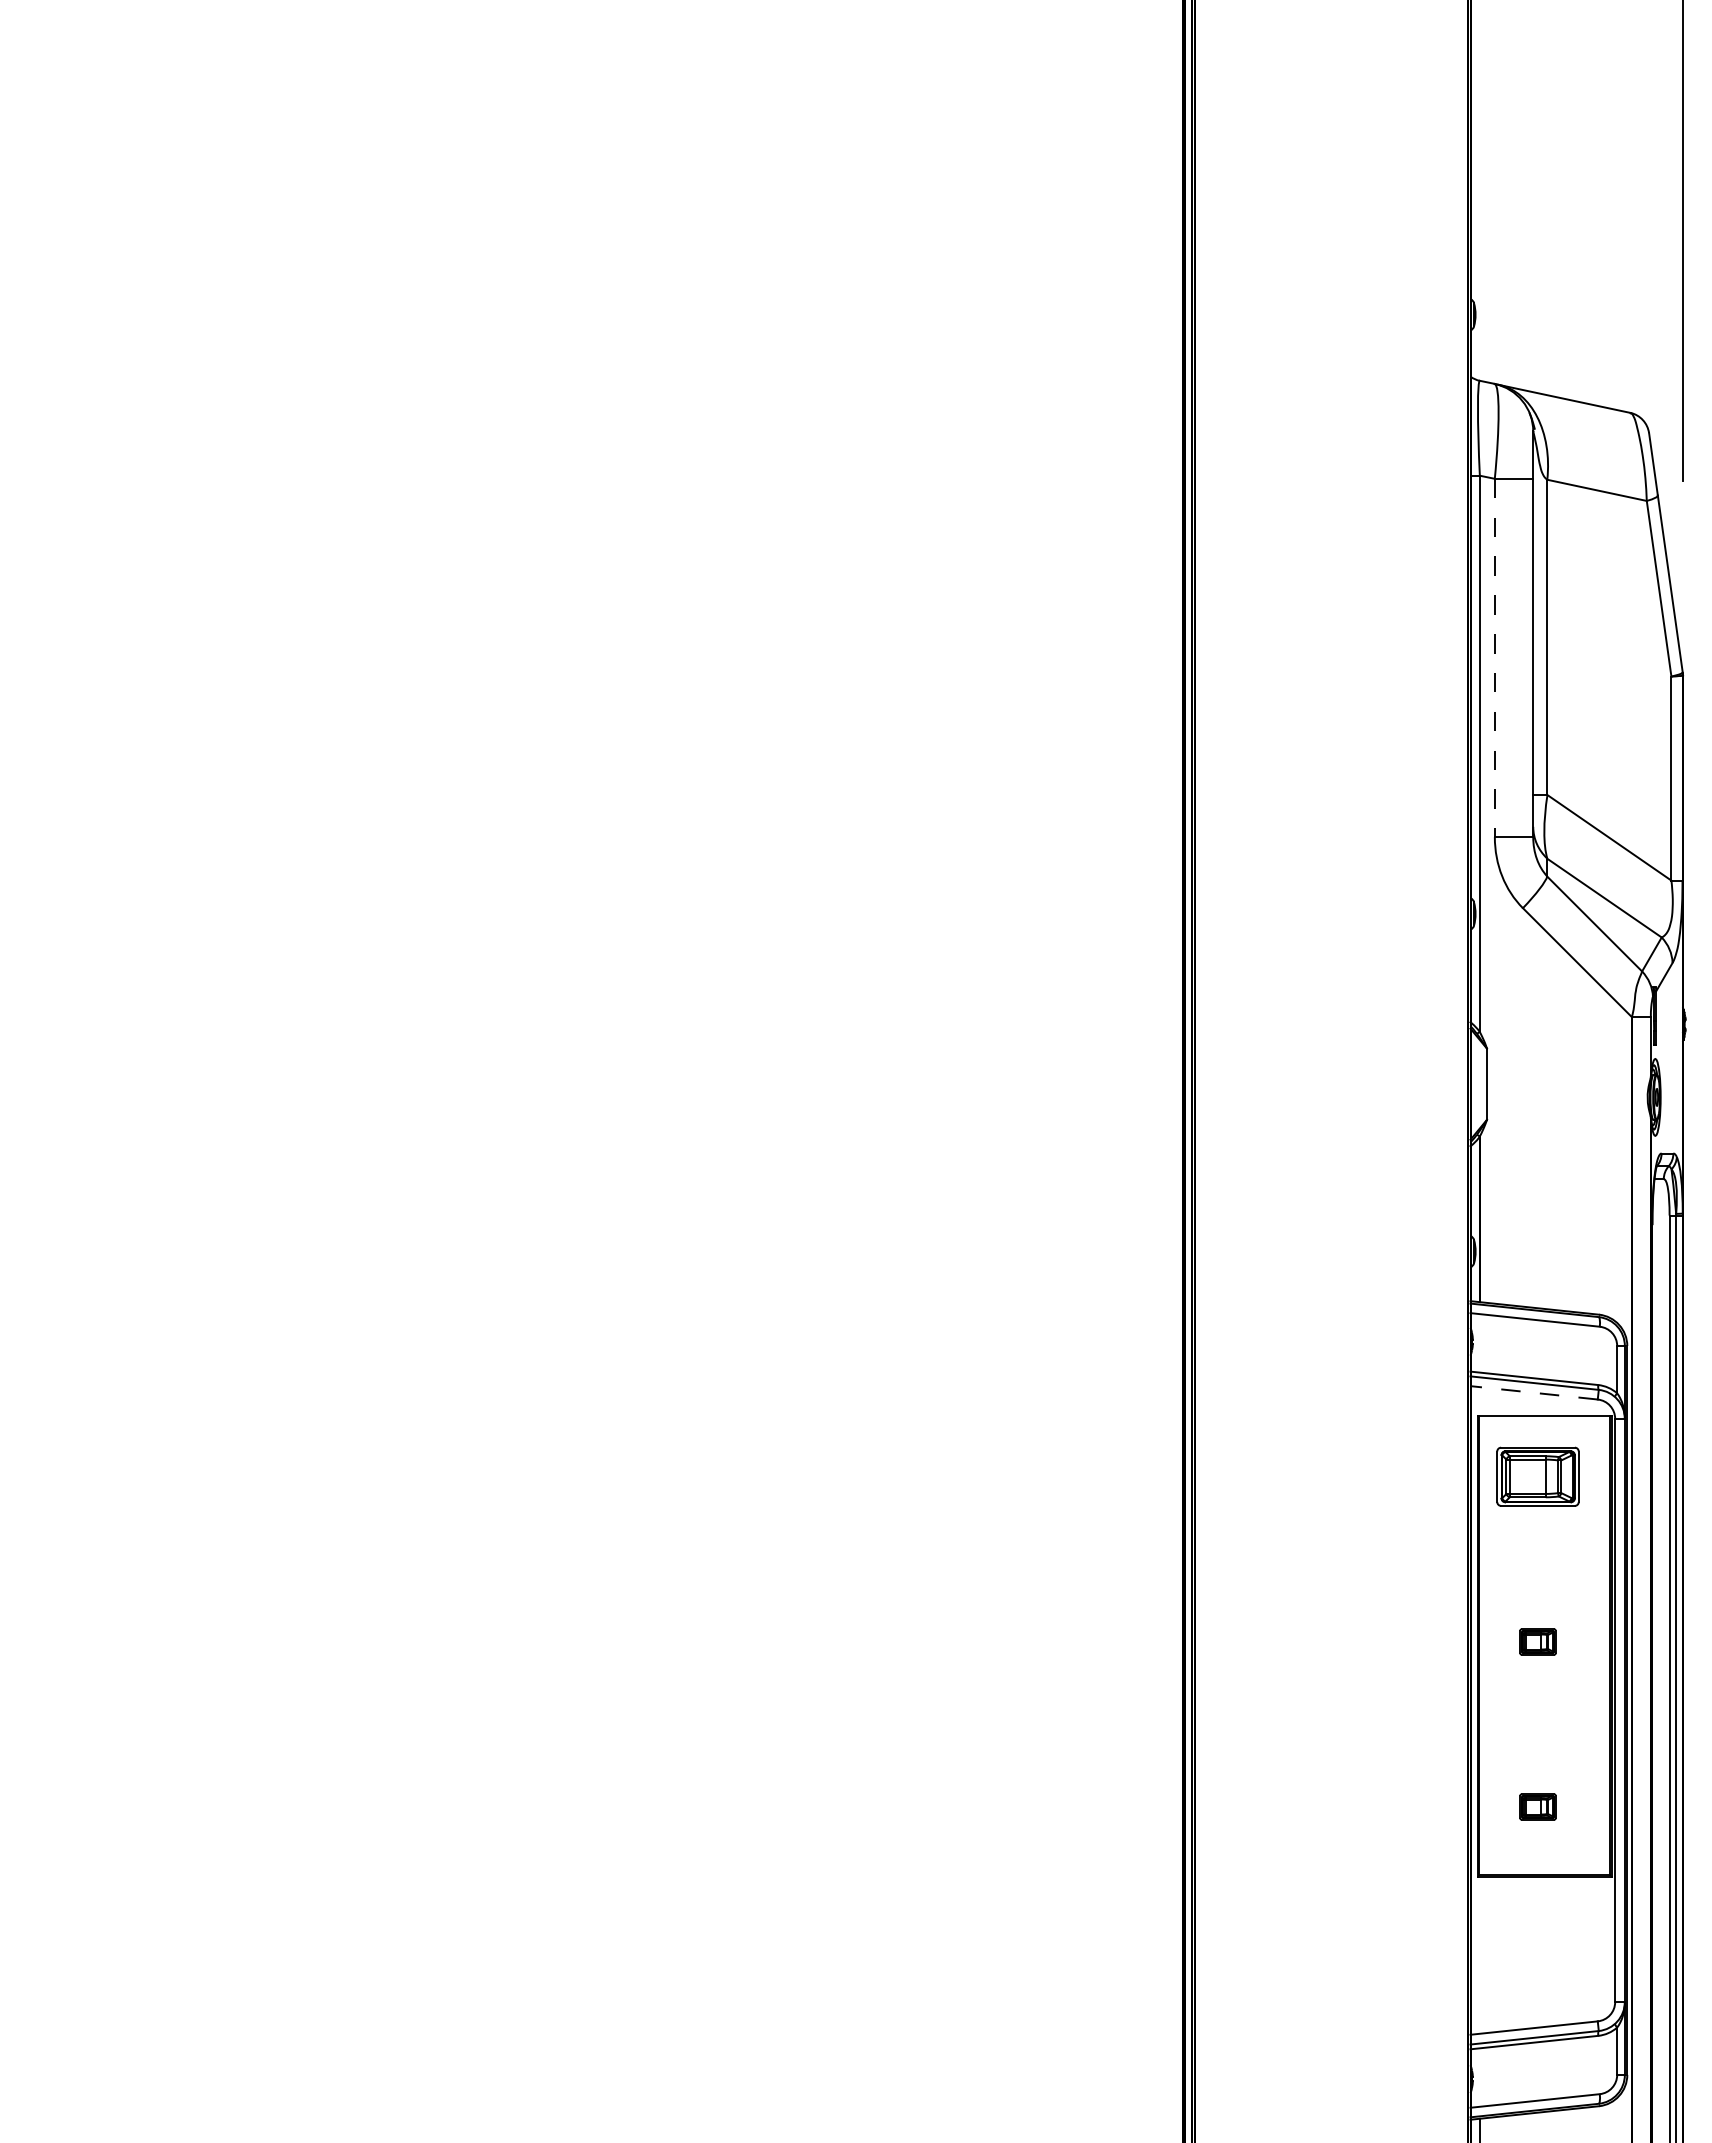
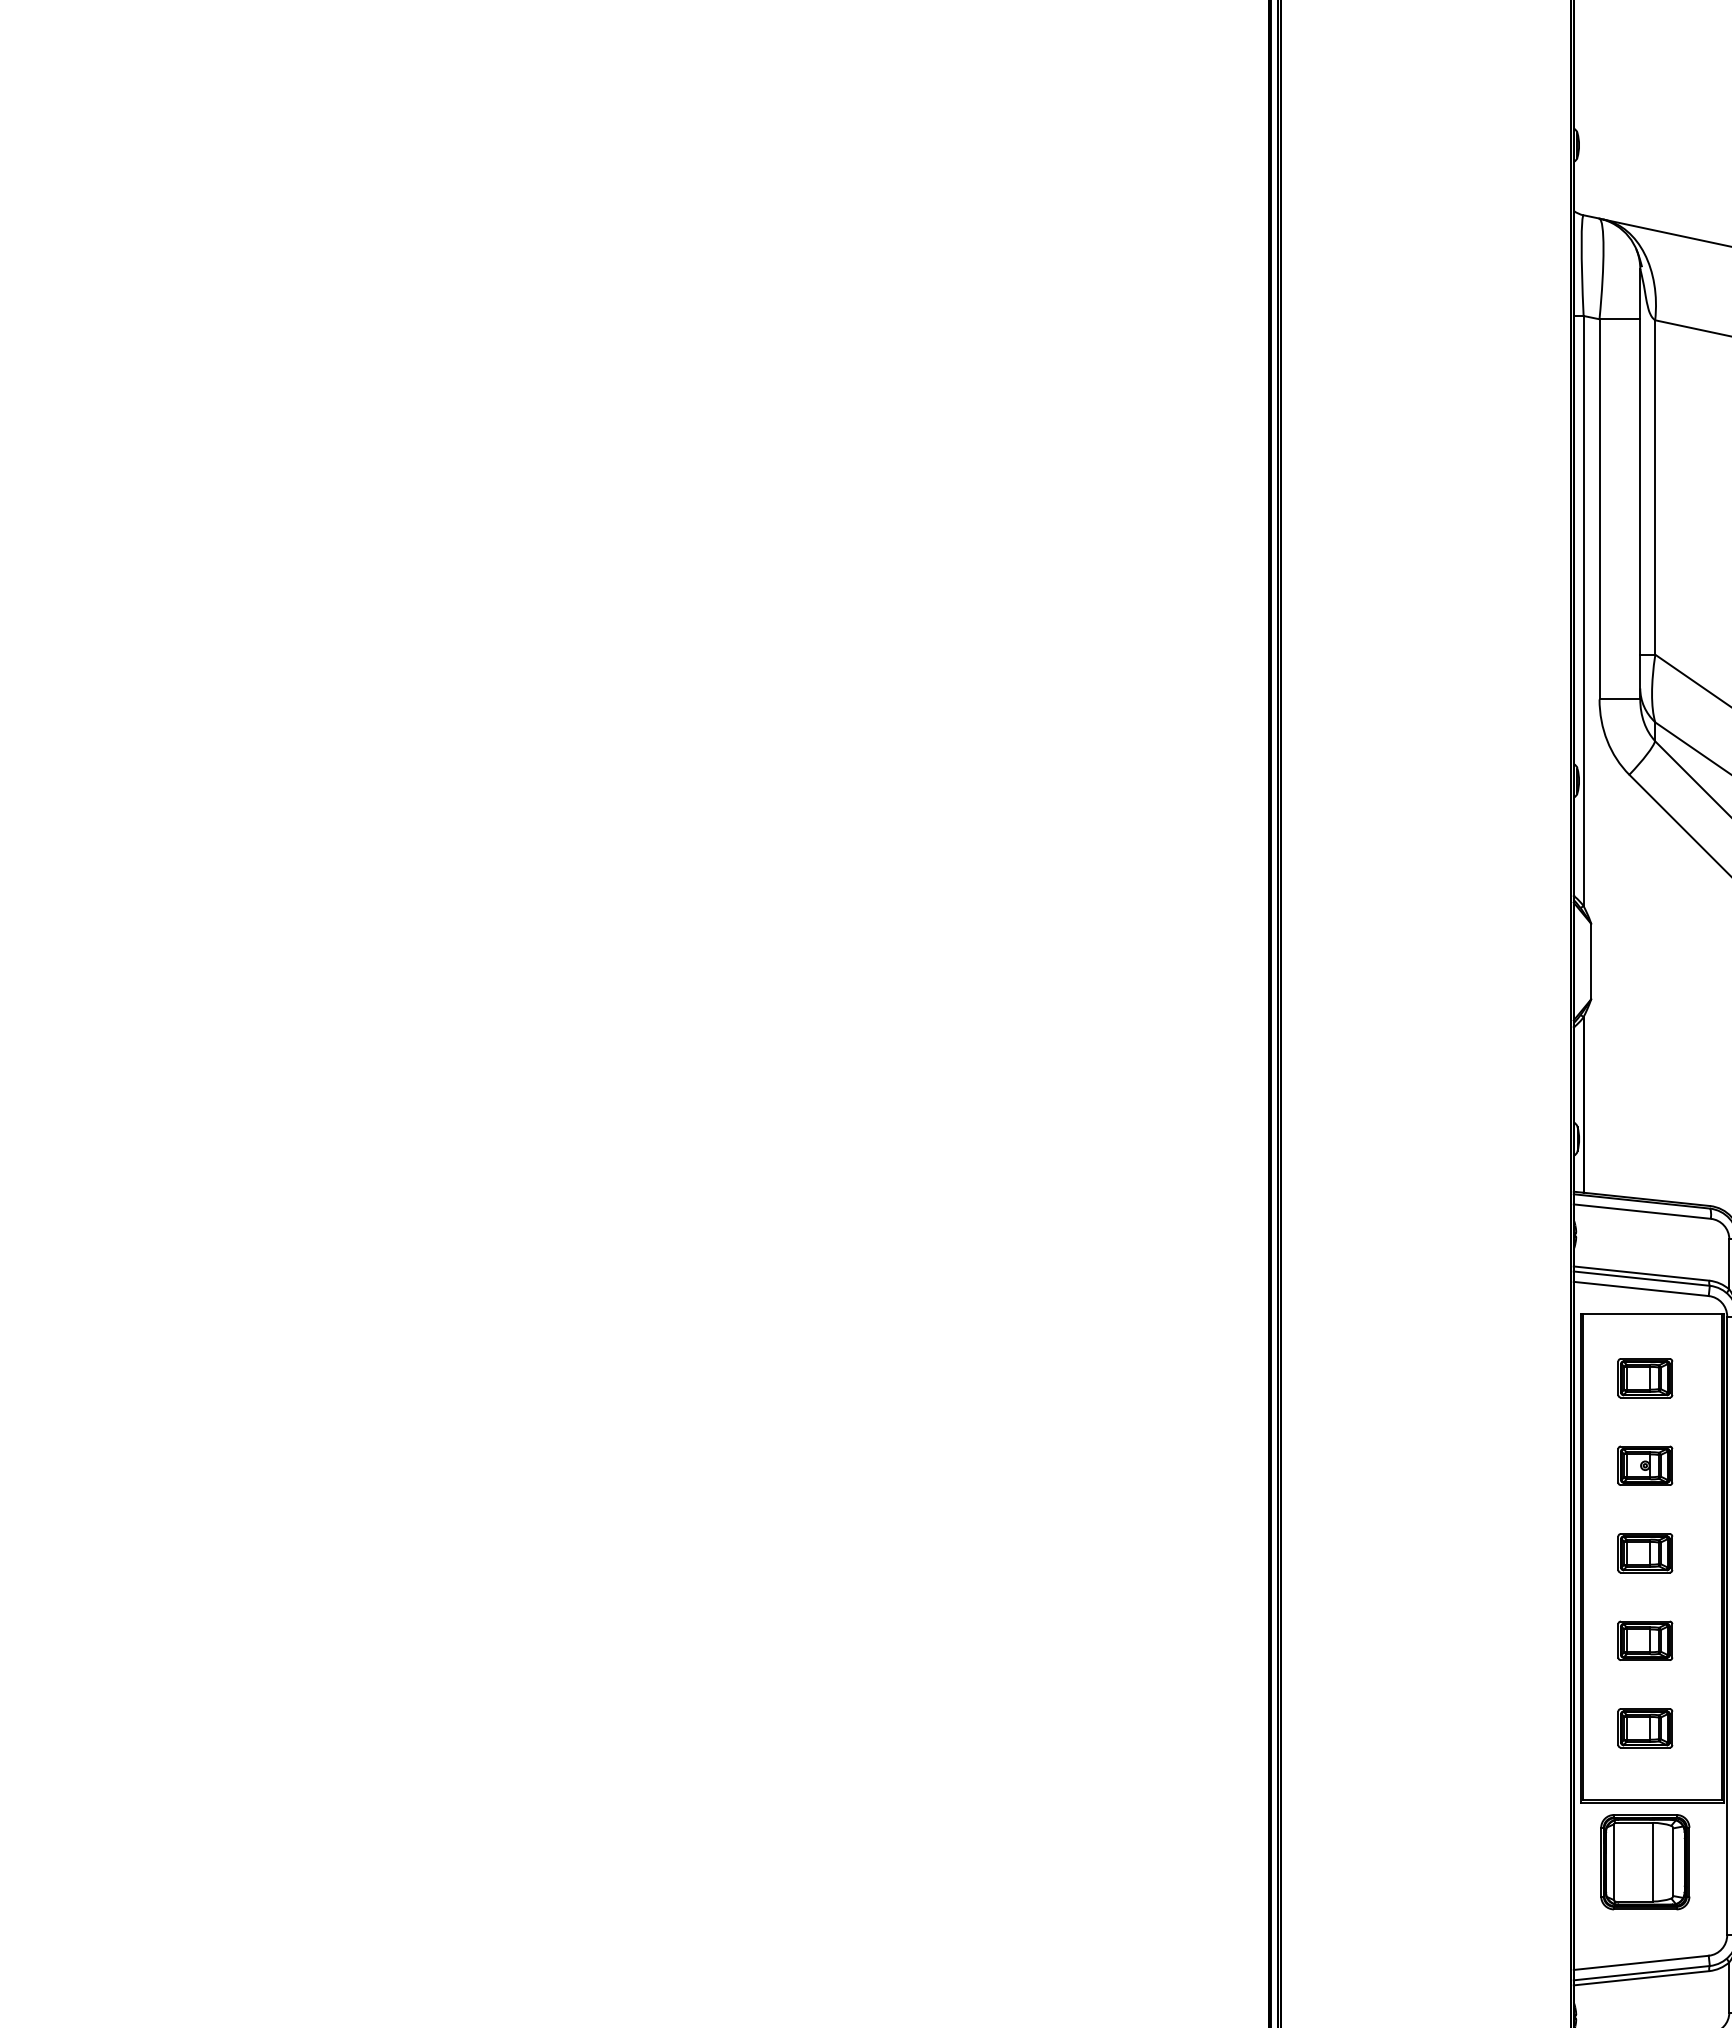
line: (1494, 658) -> (1599, 509), dashed -> solid
line: (1534, 1392) -> (1641, 1288), dashed -> solid
part: (1537, 1477) -> (1644, 1378), size x0.62
part: (1537, 1559) -> (1644, 1465), added
part: (1537, 1641) -> (1644, 1552), size x1.43
part: (1537, 1724) -> (1644, 1640), added
part: (1537, 1806) -> (1644, 1727), size x1.43
part: (1537, 1932) -> (1644, 1861), added

